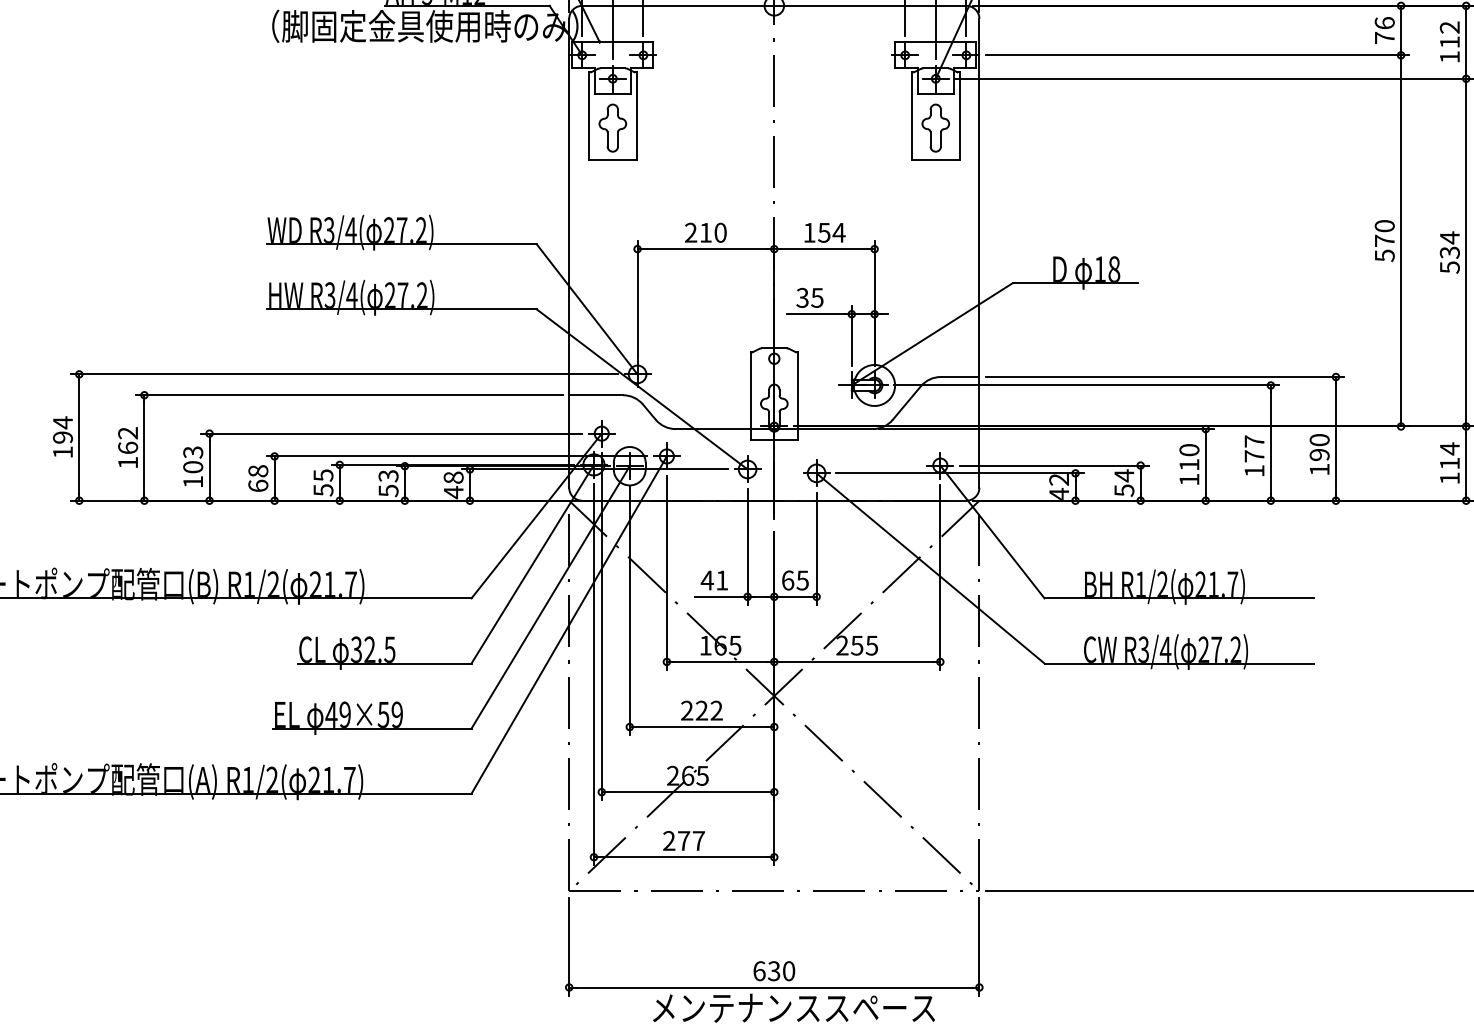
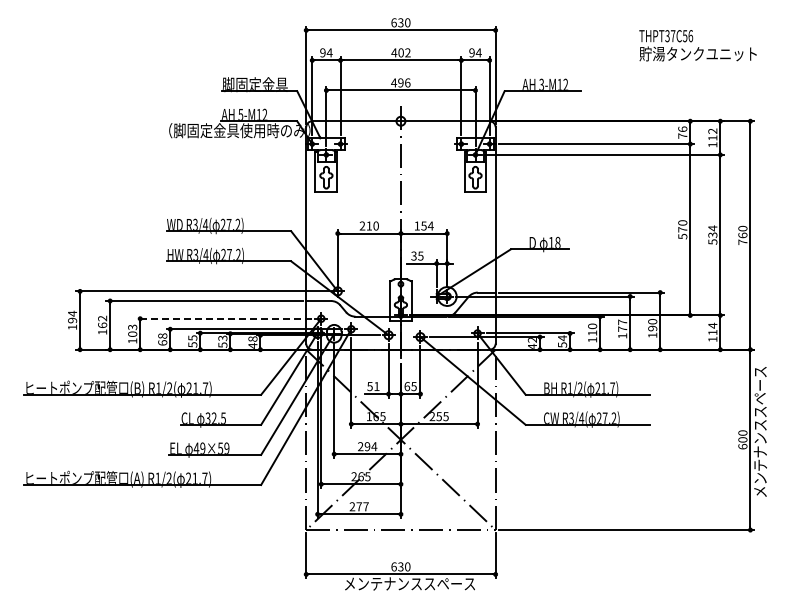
line: (392, 433) -> (224, 318), solid -> dashed
text: (706, 580) -> (369, 386), 41 -> 51
text: (708, 710) -> (370, 446), 222 -> 294

